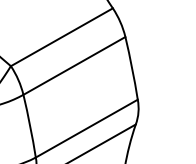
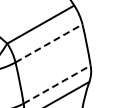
line: (75, 66) -> (49, 43), solid -> dashed
line: (87, 128) -> (57, 84), solid -> dashed

